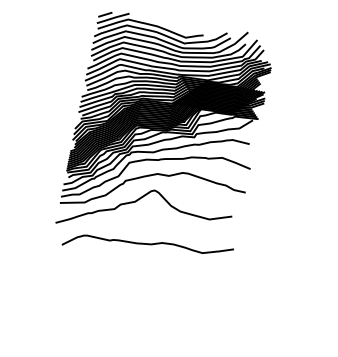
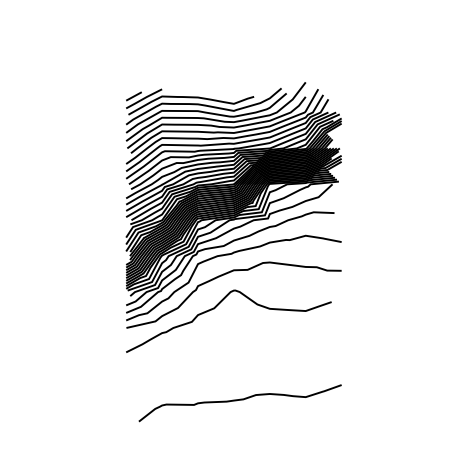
curve: (147, 244) -> (239, 400), moved

